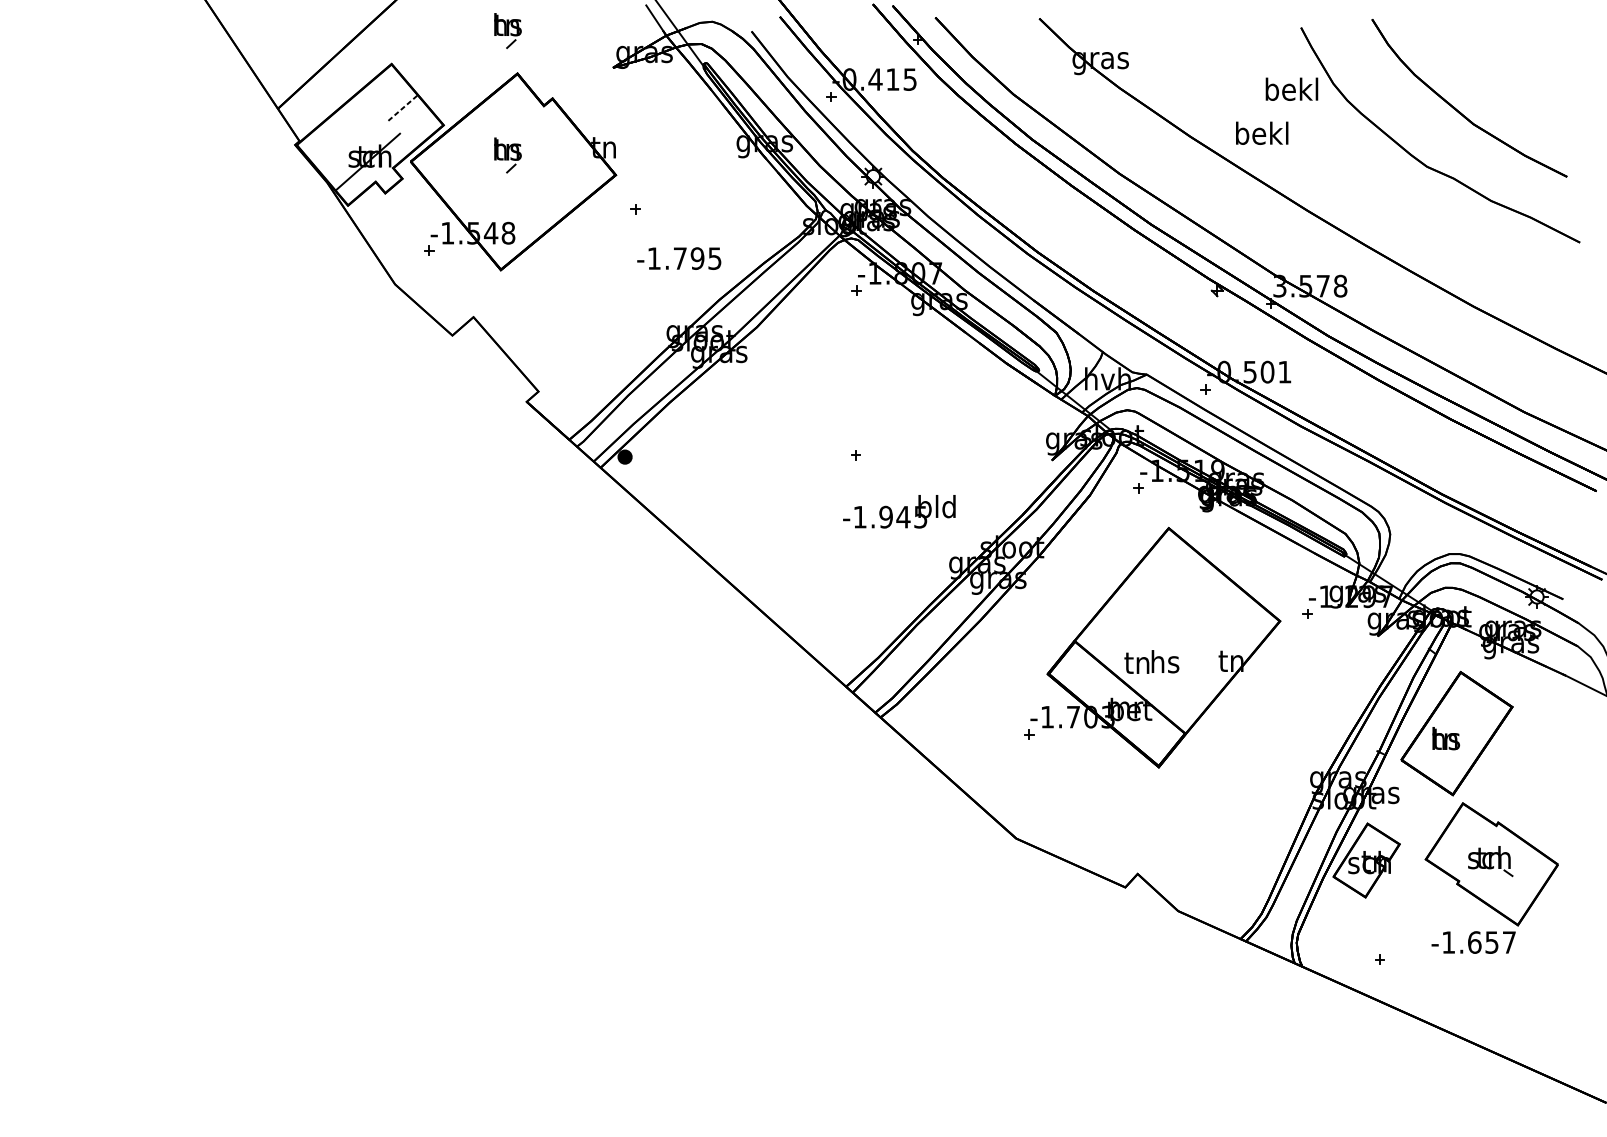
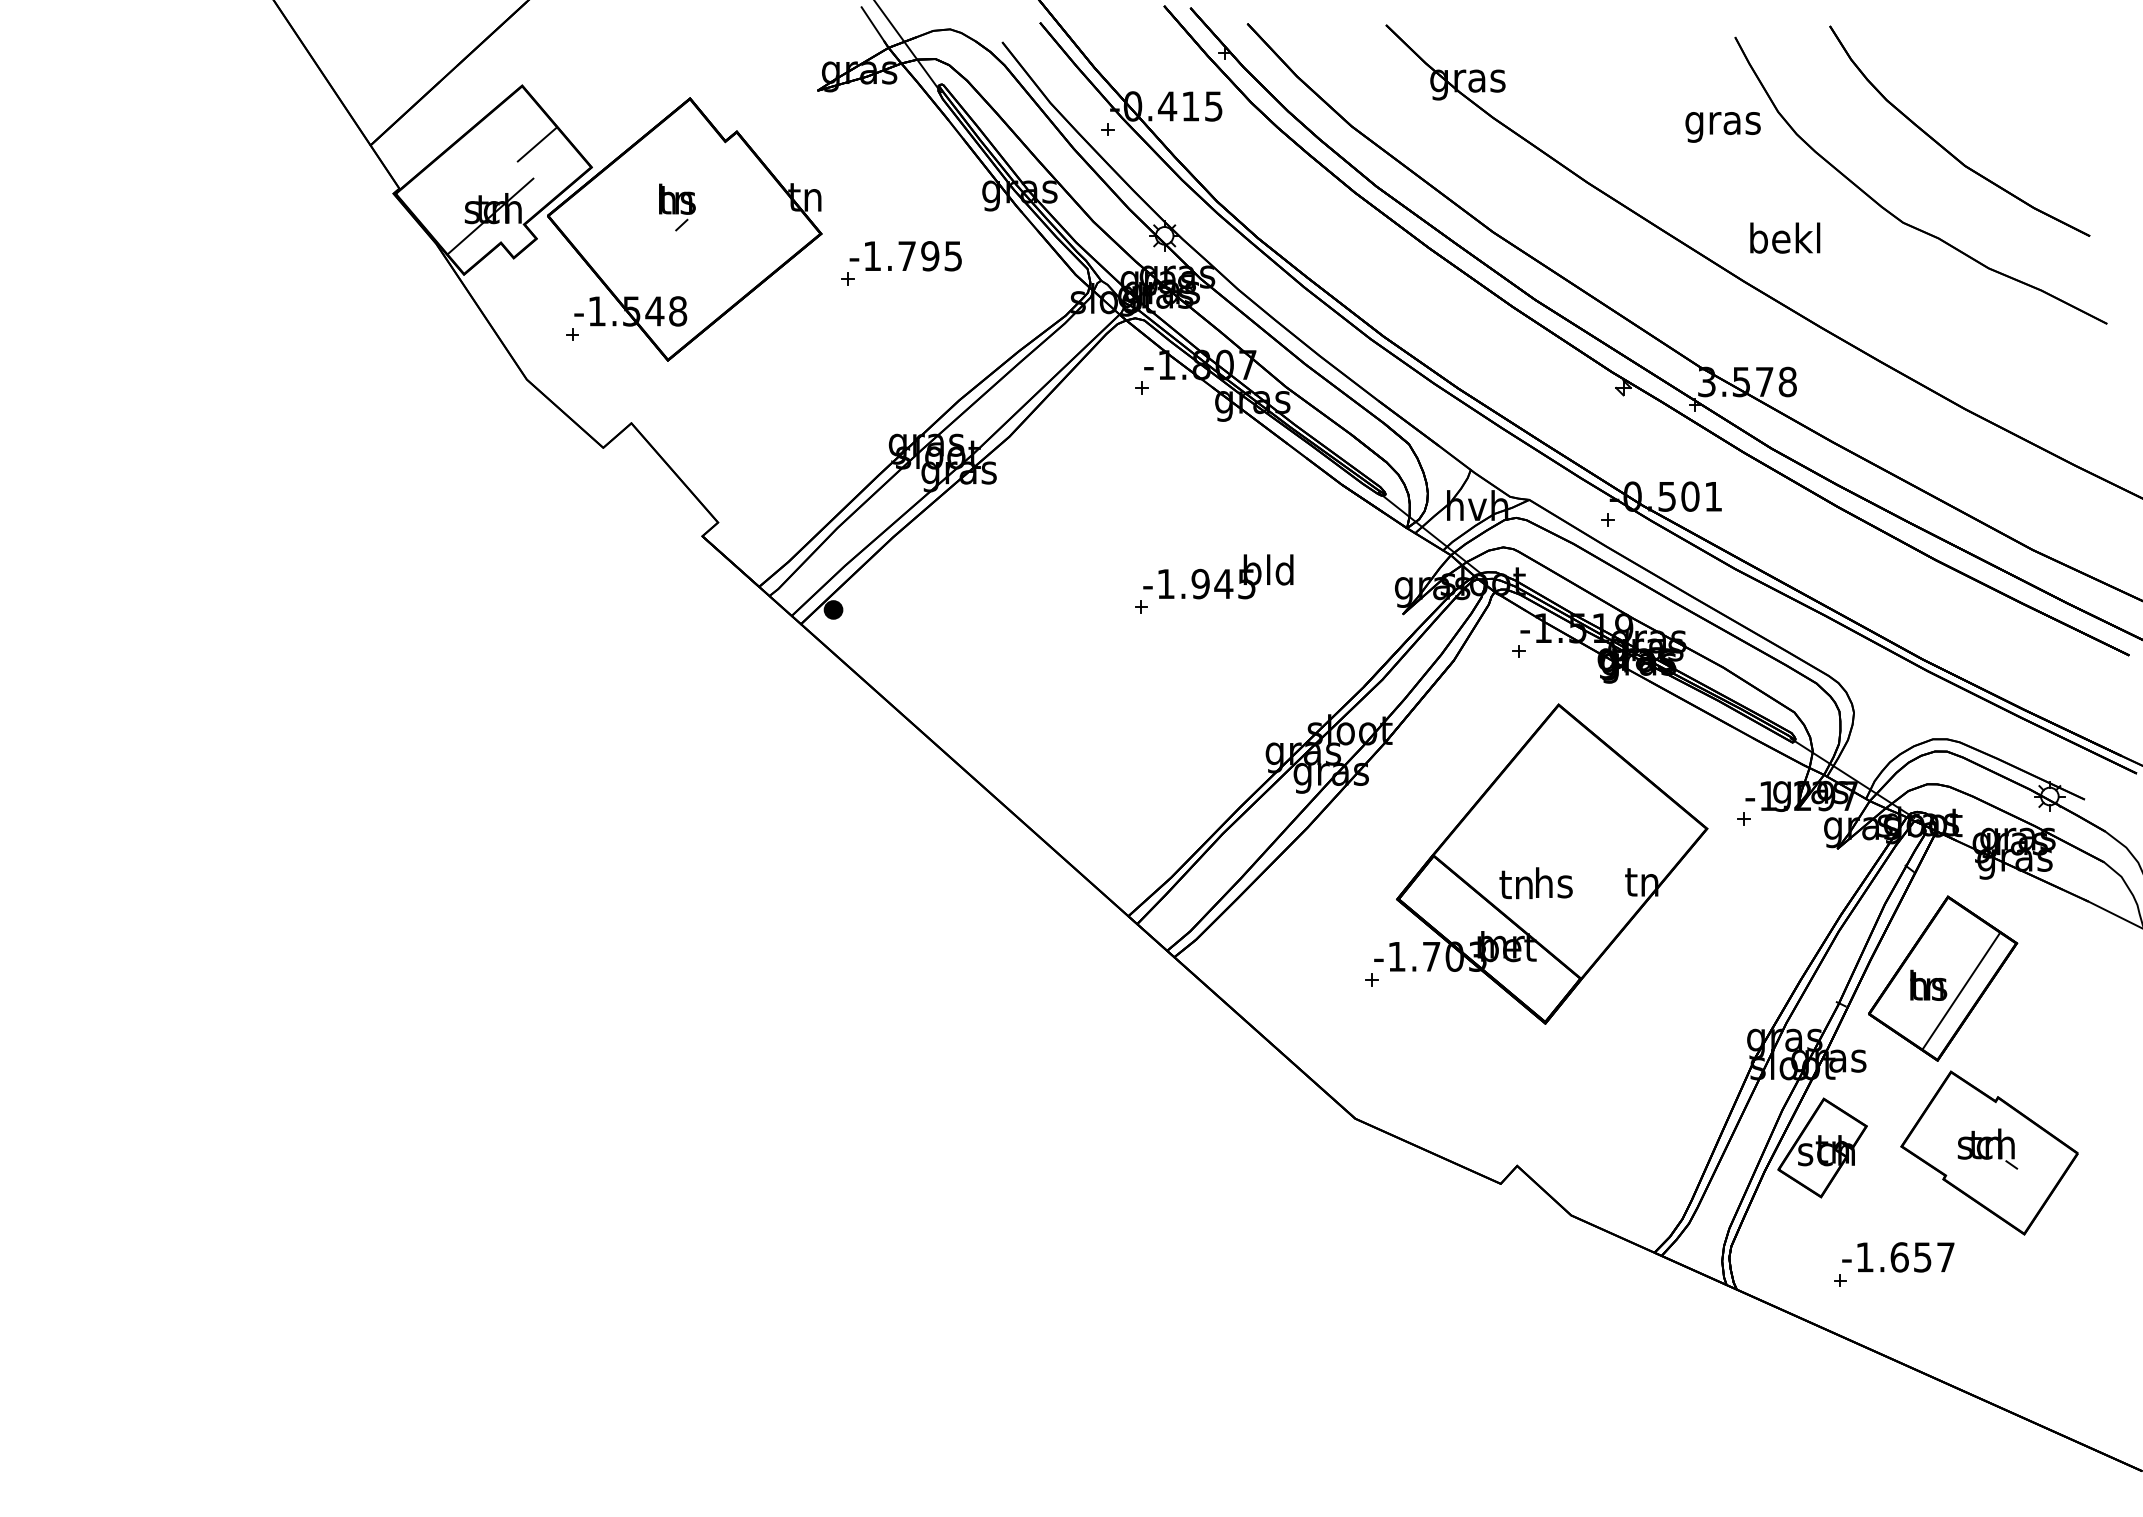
part: (508, 30) -> (677, 41), removed
text: (1291, 91) -> (1722, 122), bekl -> gras
line: (403, 108) -> (537, 144), dashed -> solid
text: (1262, 132) -> (1785, 237), moved
text: (679, 258) -> (905, 256), moved
text: (899, 511) -> (1218, 576), moved
line: (1470, 743) -> (1960, 991), added
text: (1473, 942) -> (1898, 1257), moved

